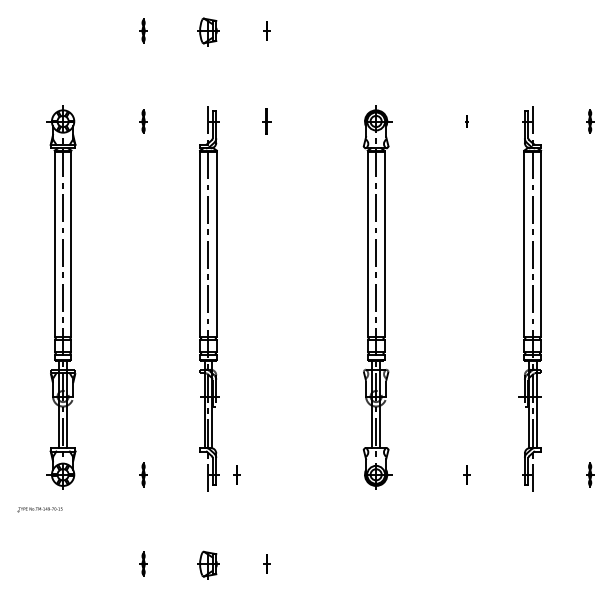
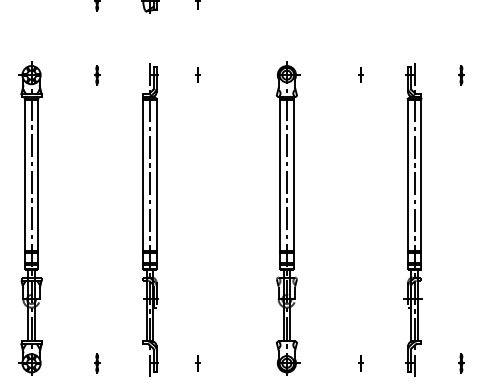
part: (266, 121) -> (197, 75), size x0.71
part: (466, 121) -> (360, 75), size x1.67
part: (236, 474) -> (197, 363), moved

